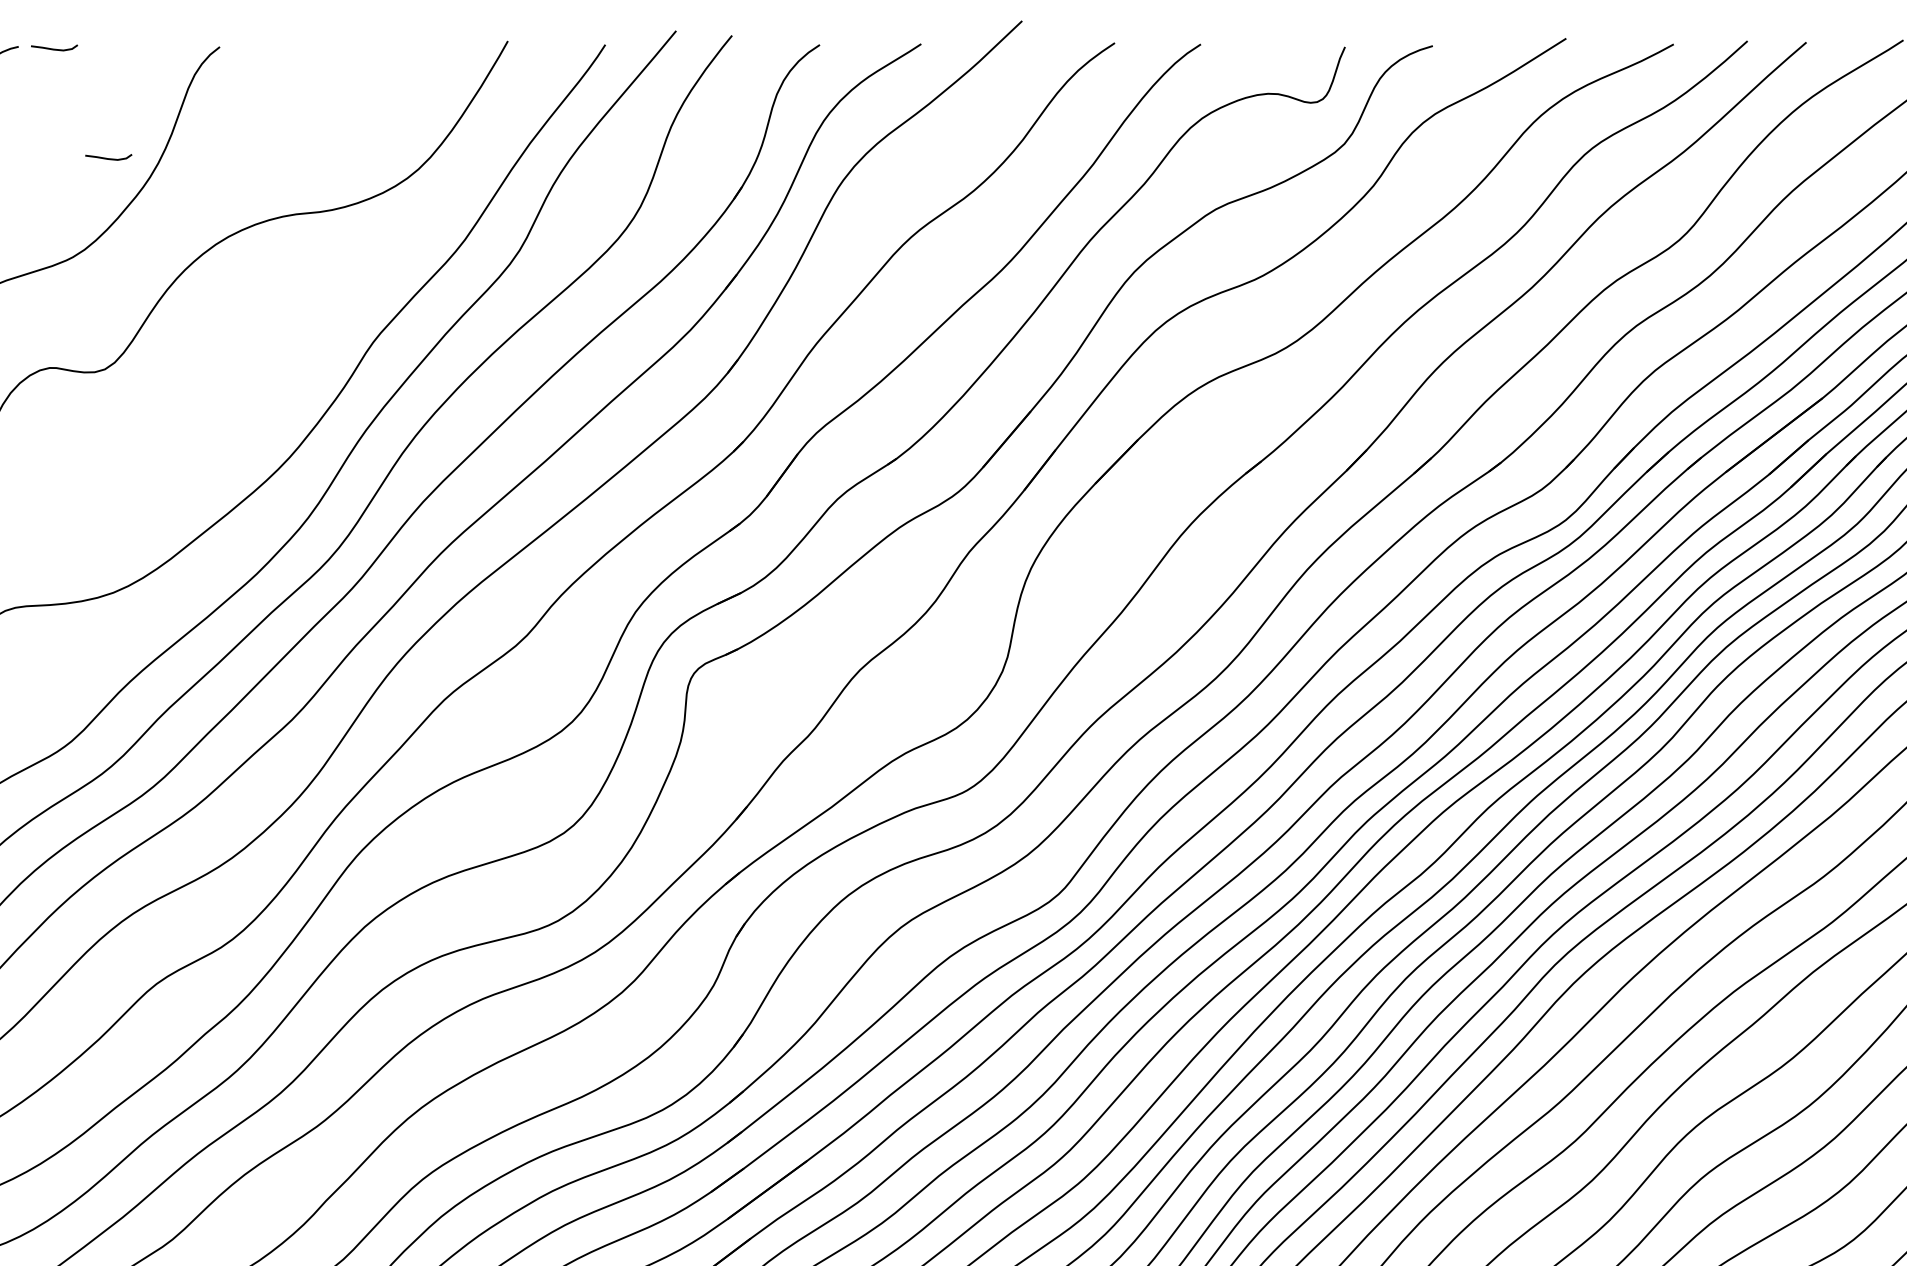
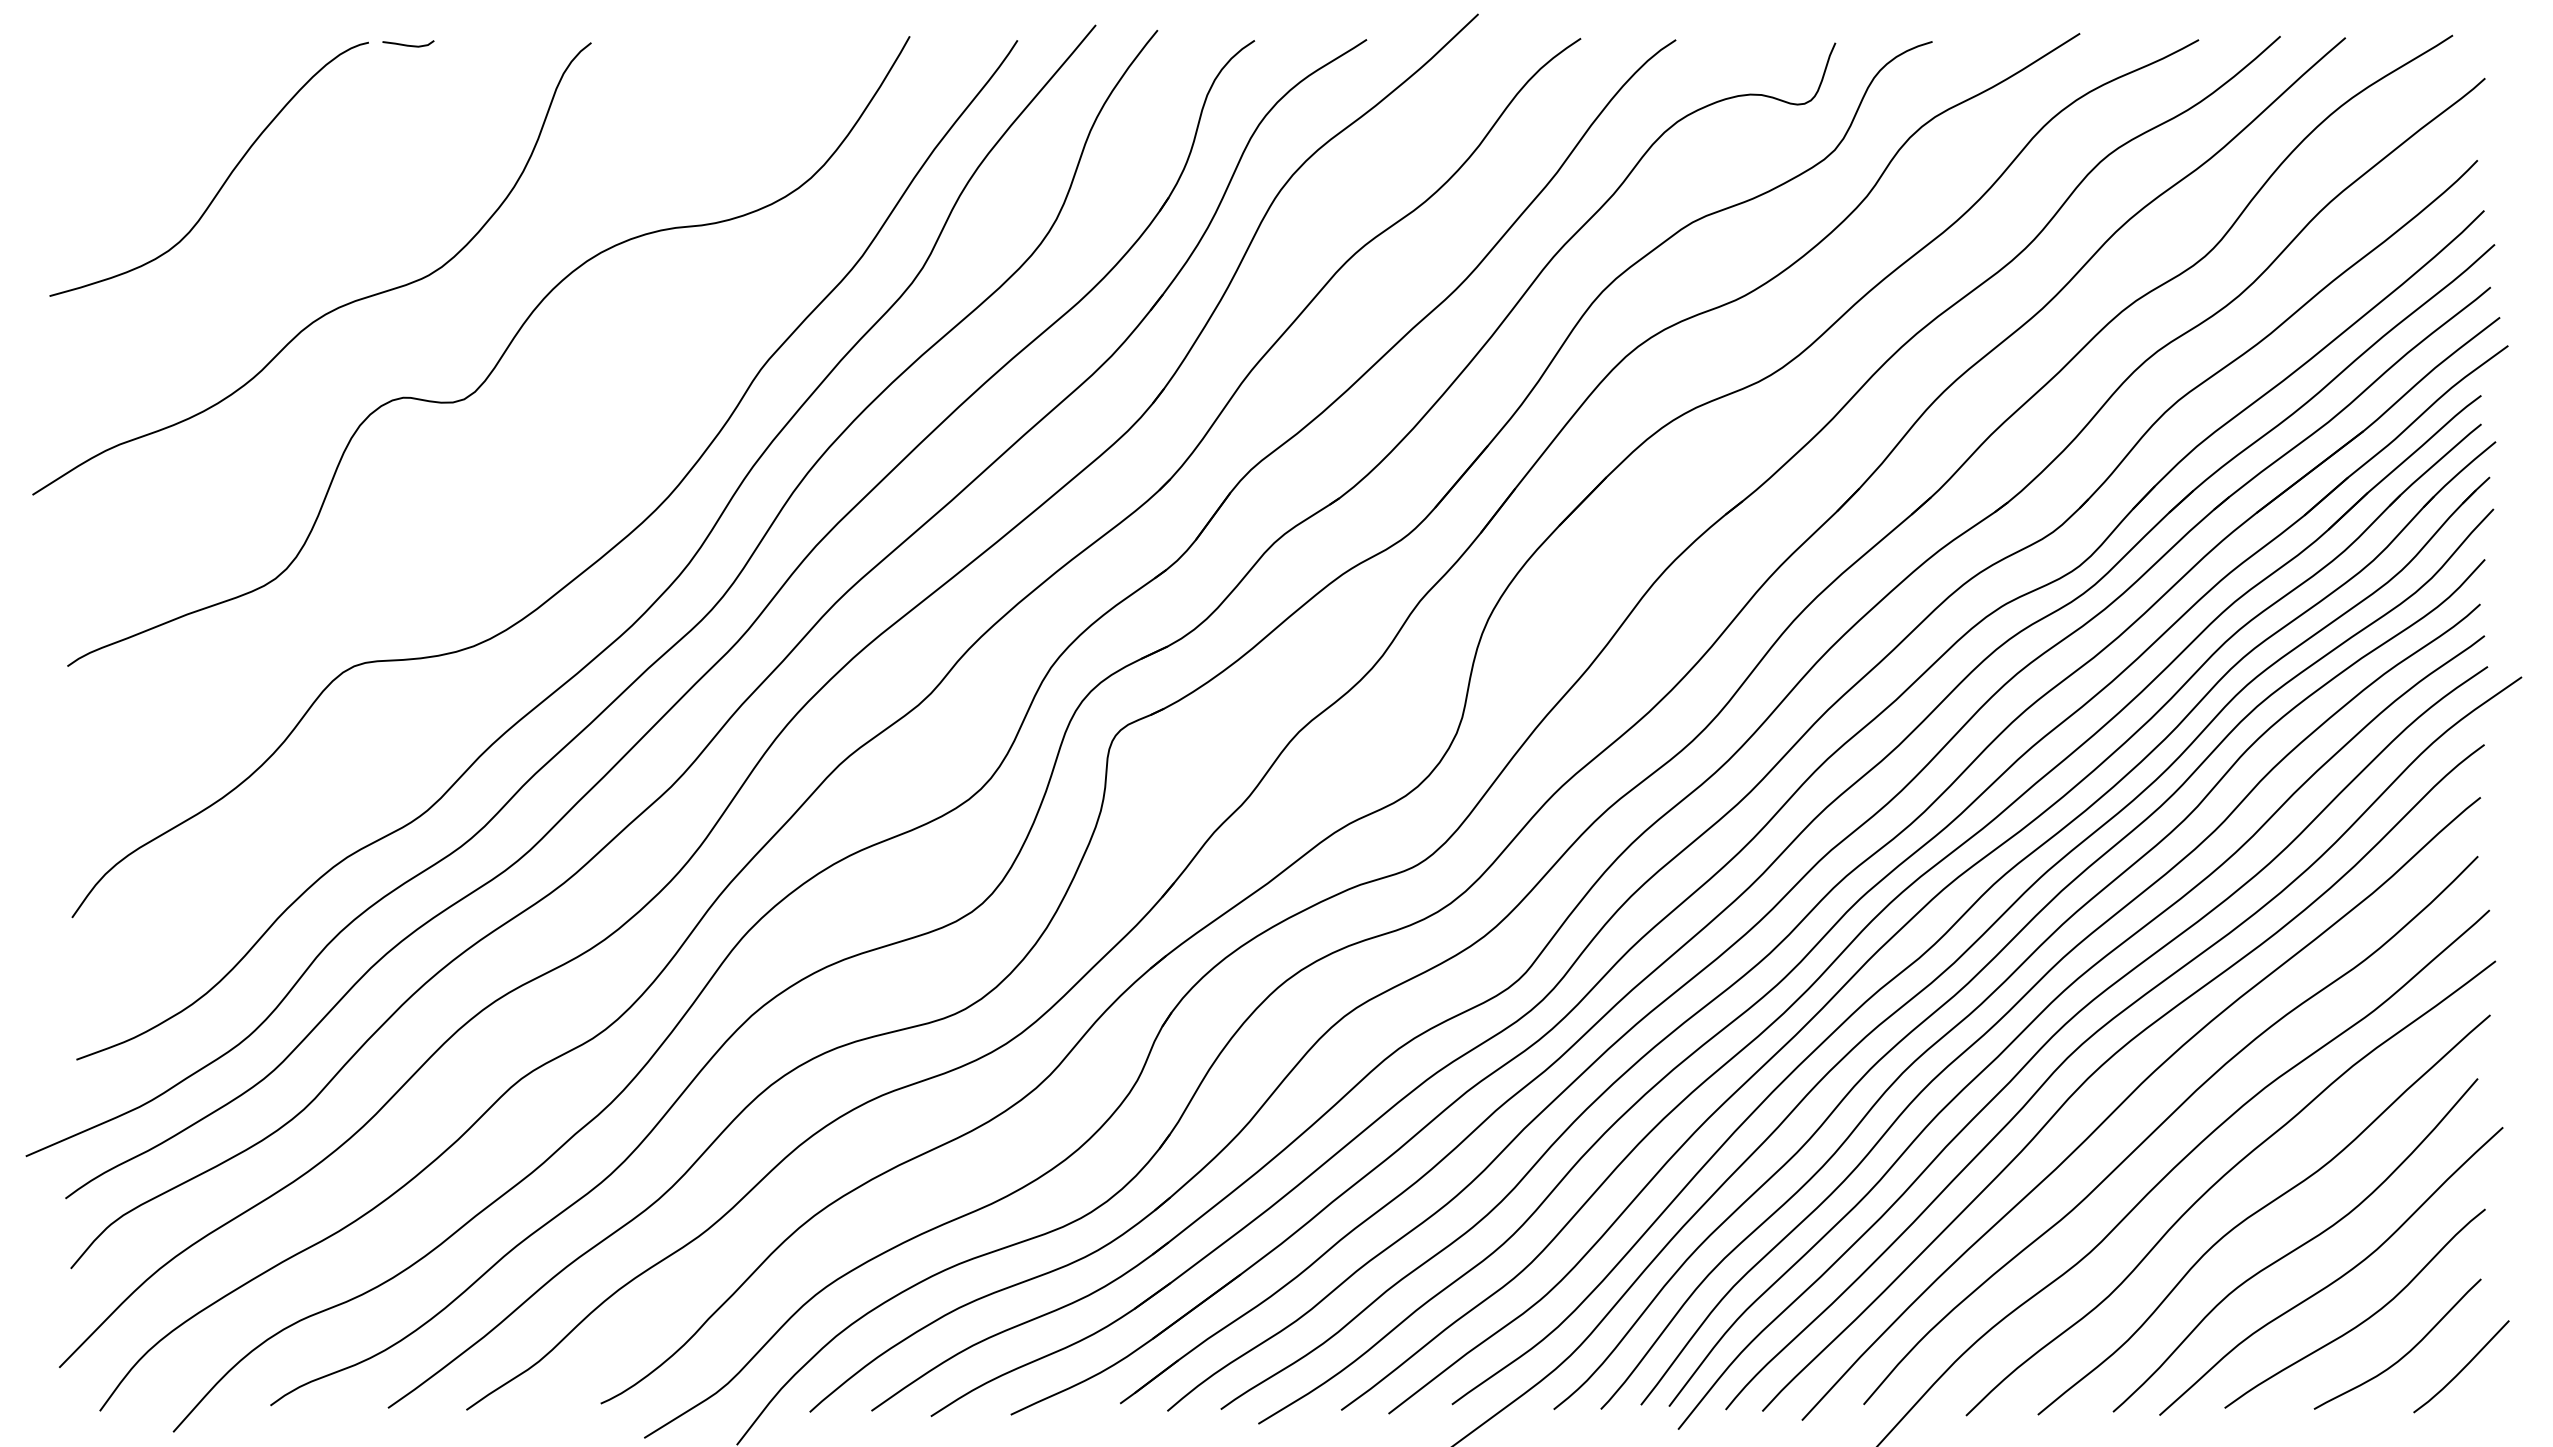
curve: (108, 157) -> (468, 165), removed

